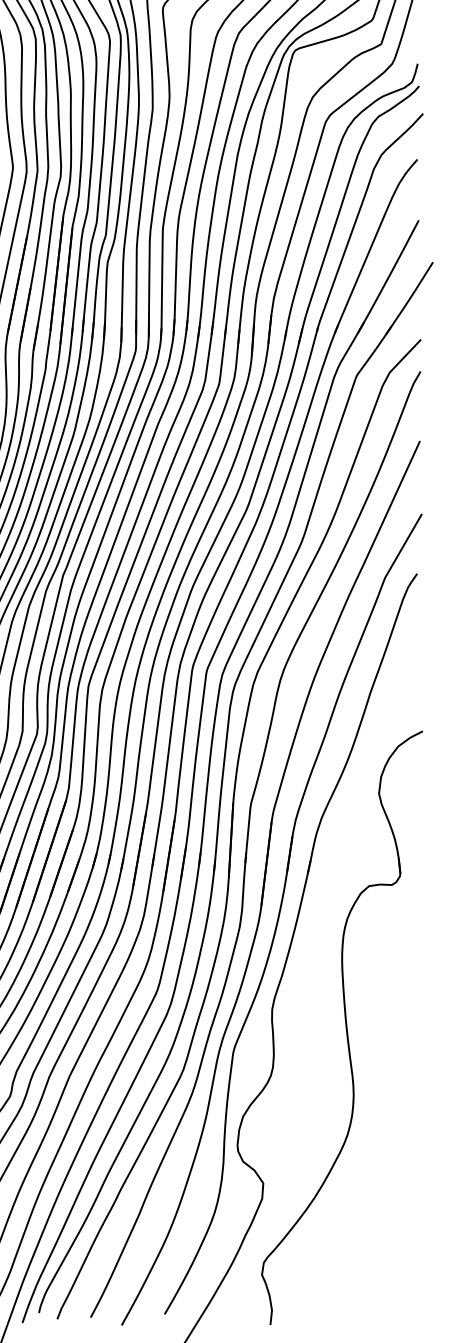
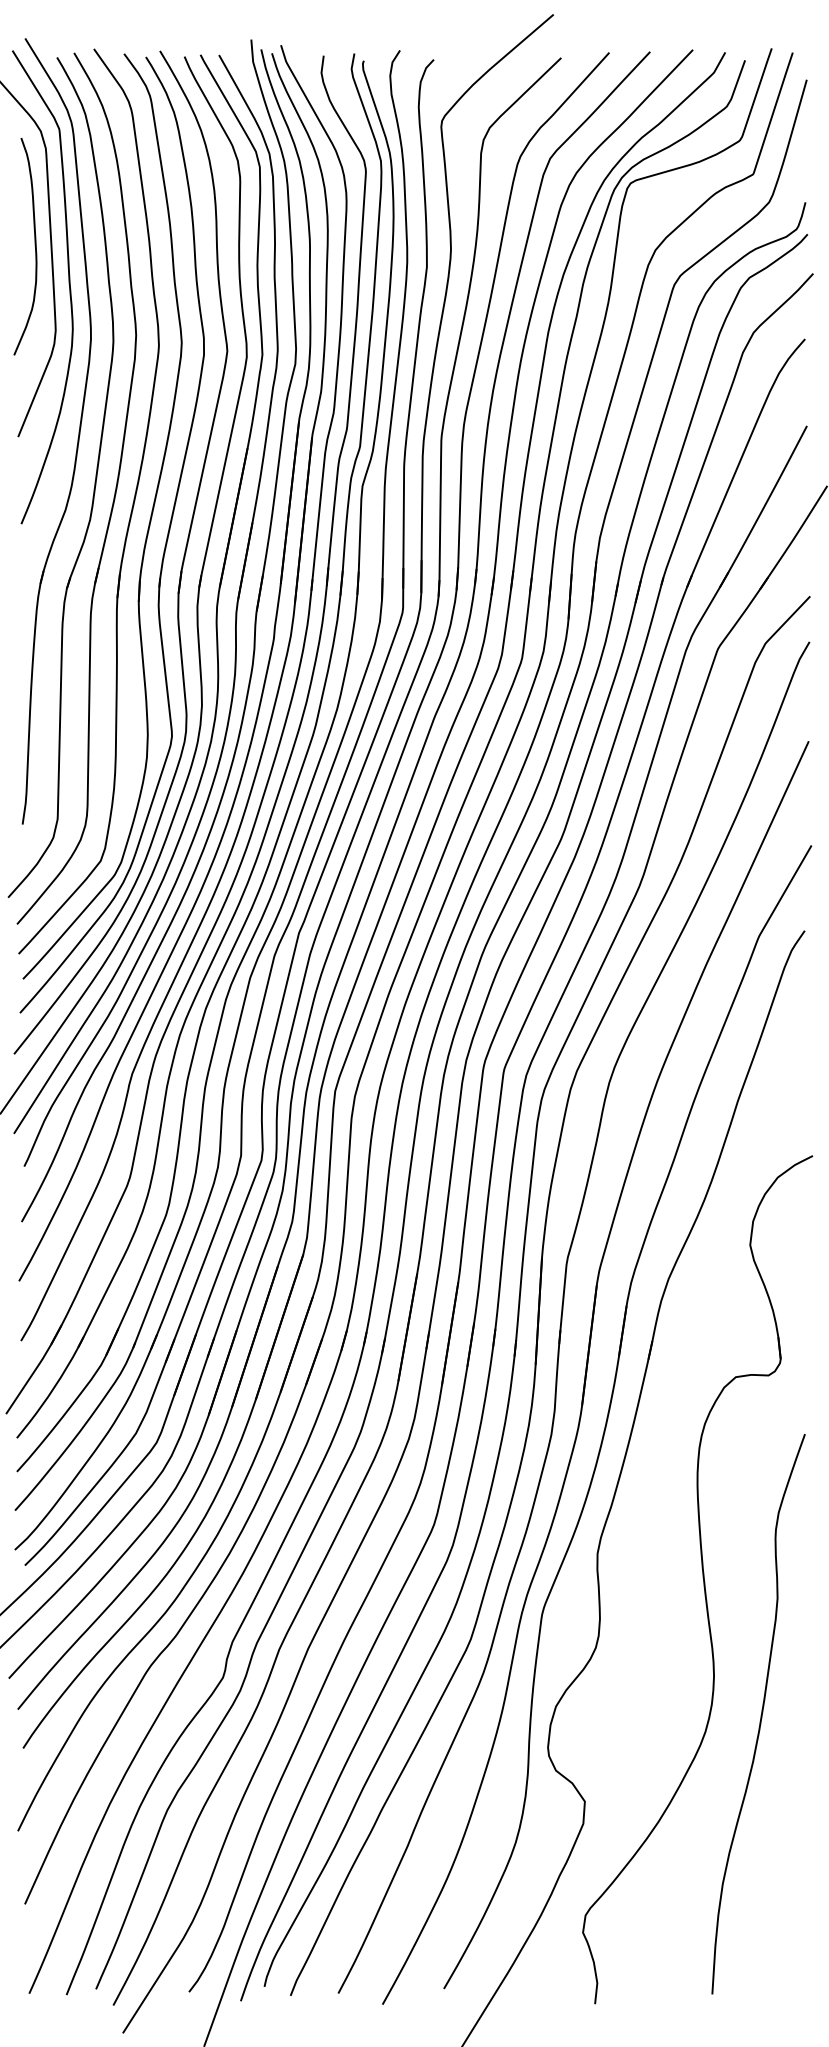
curve: (386, 1123) -> (760, 1715), added

